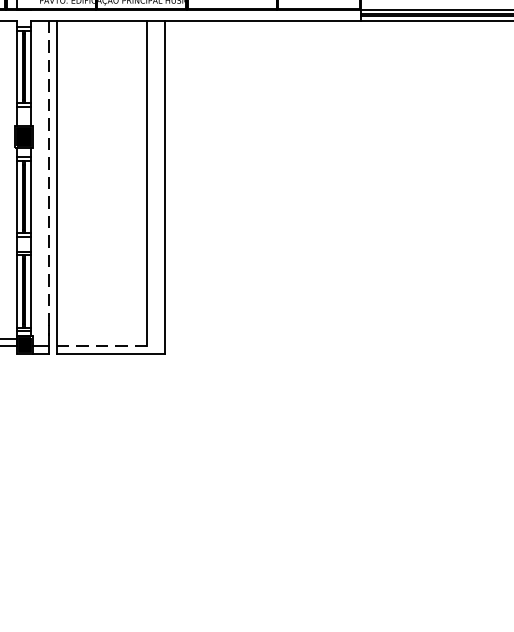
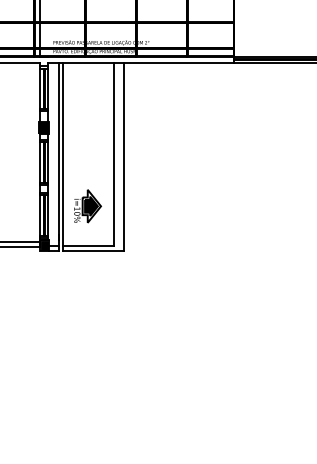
line: (49, 177) -> (58, 151), dashed -> solid
part: (100, 275) -> (87, 206), added
line: (102, 346) -> (88, 246), dashed -> solid

